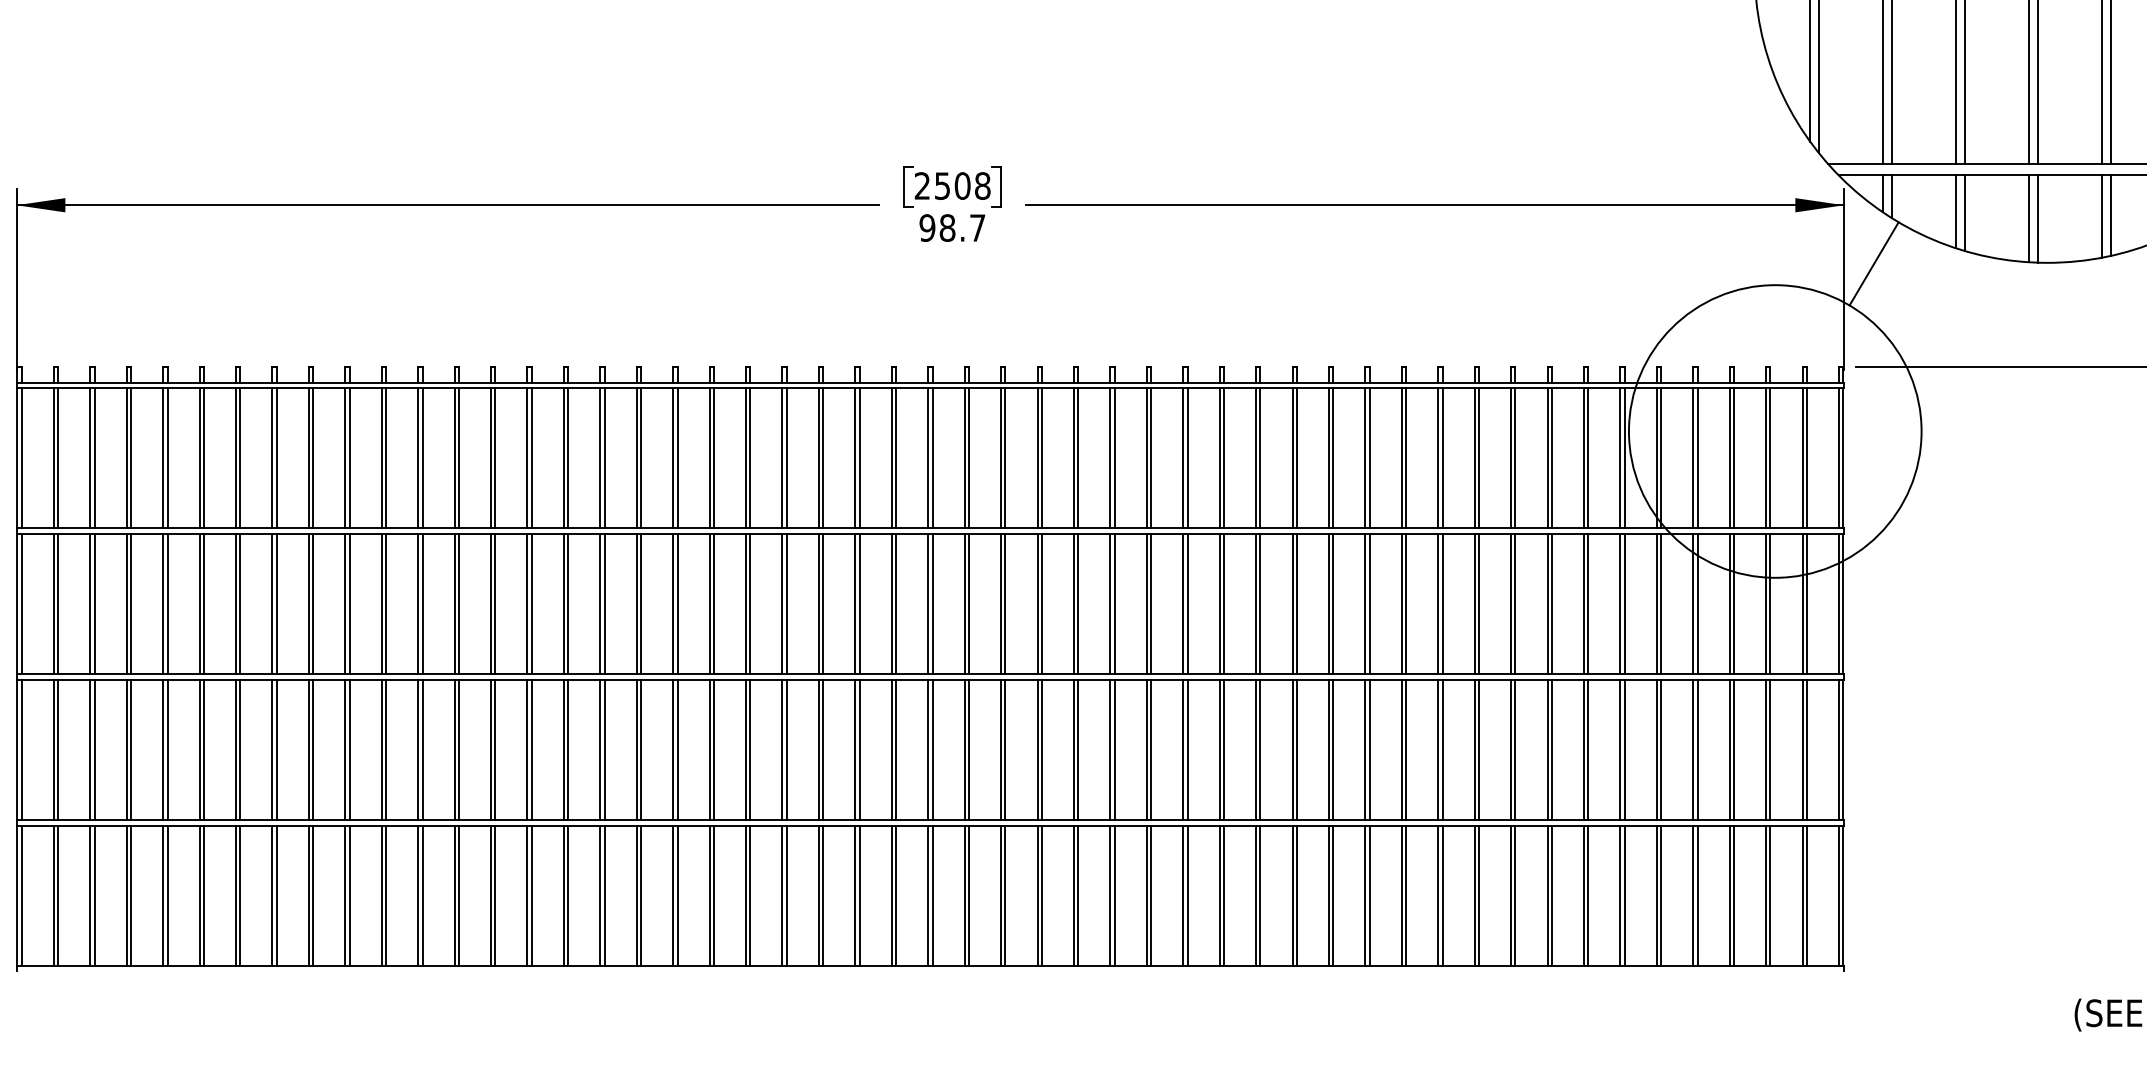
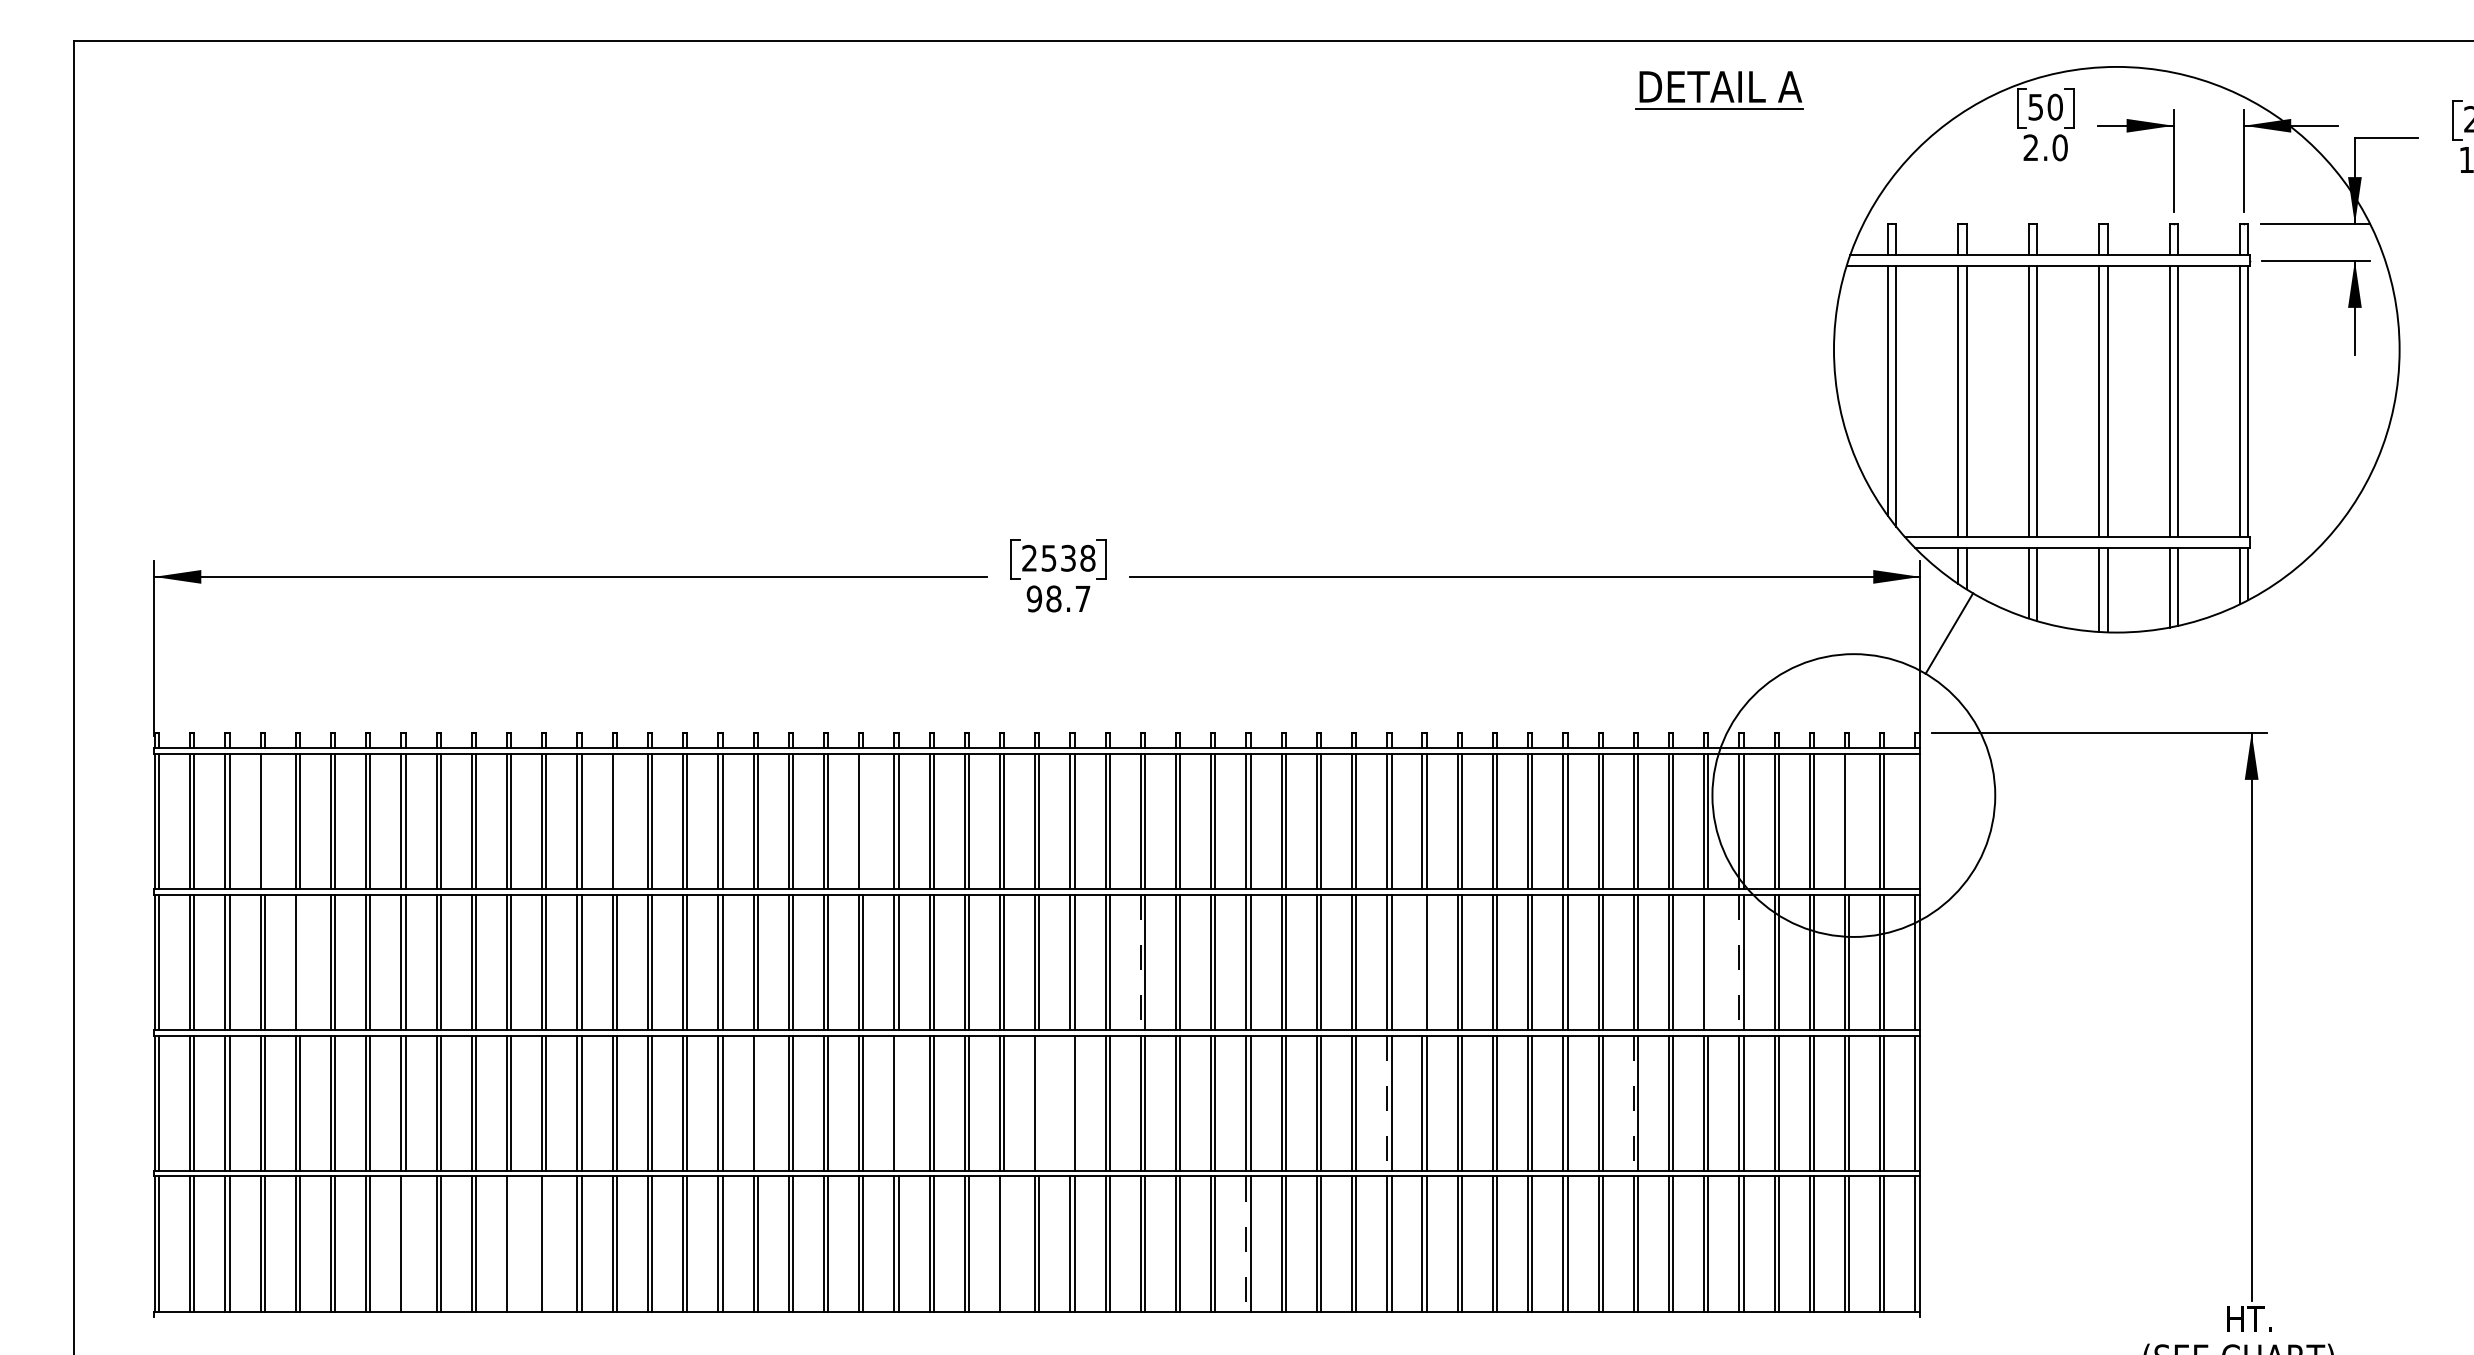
text: (962, 185) -> (1068, 557), 2508 -> 2538
line: (130, 458) -> (264, 821), removed
line: (494, 458) -> (616, 821), removed
line: (750, 458) -> (863, 821), removed
line: (1770, 458) -> (1849, 821), removed
line: (1839, 458) -> (1915, 821), removed
line: (168, 603) -> (300, 961), removed
line: (1328, 603) -> (1422, 961), removed
line: (1624, 603) -> (1708, 961), removed
line: (1037, 604) -> (1140, 962), solid -> dashed
line: (1656, 604) -> (1739, 962), solid -> dashed
line: (640, 749) -> (757, 1102), removed
line: (786, 749) -> (898, 1102), removed
line: (932, 749) -> (1039, 1102), removed
line: (964, 749) -> (1070, 1102), removed
line: (1292, 750) -> (1387, 1103), solid -> dashed
line: (1547, 750) -> (1633, 1103), solid -> dashed
line: (276, 894) -> (405, 1243), removed
line: (386, 894) -> (511, 1243), removed
line: (422, 894) -> (546, 1243), removed
line: (896, 894) -> (1004, 1243), removed
line: (1146, 896) -> (1246, 1244), solid -> dashed

